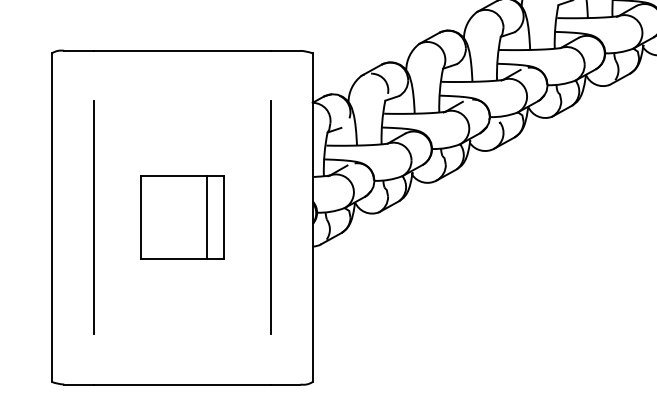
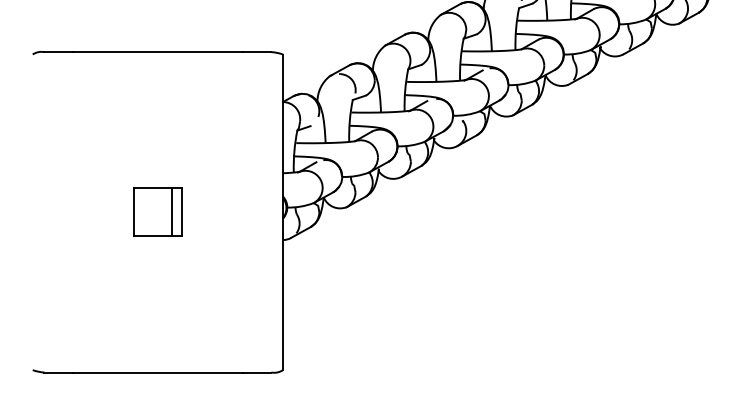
part: (181, 216) -> (157, 211), size x0.6
line: (51, 217) -> (32, 212), removed
line: (93, 217) -> (72, 212), removed
line: (271, 217) -> (243, 212), removed

